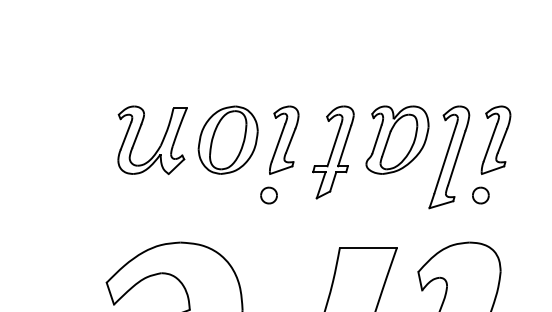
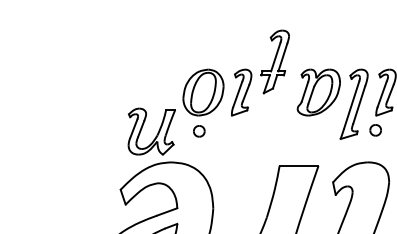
part: (151, 140) -> (151, 131), moved
part: (332, 151) -> (274, 61), moved
part: (269, 195) -> (199, 131), moved

